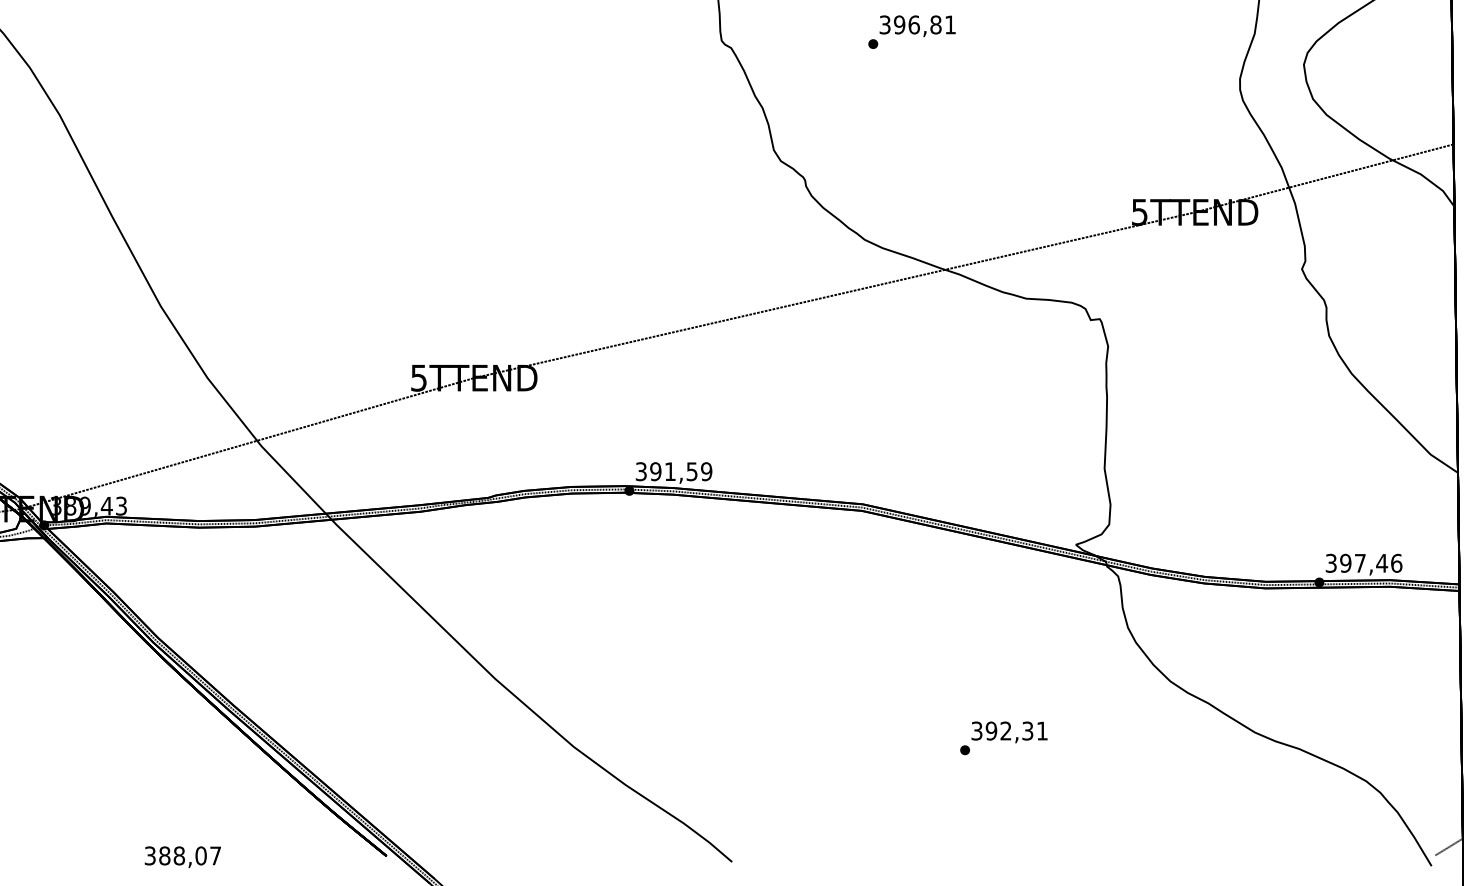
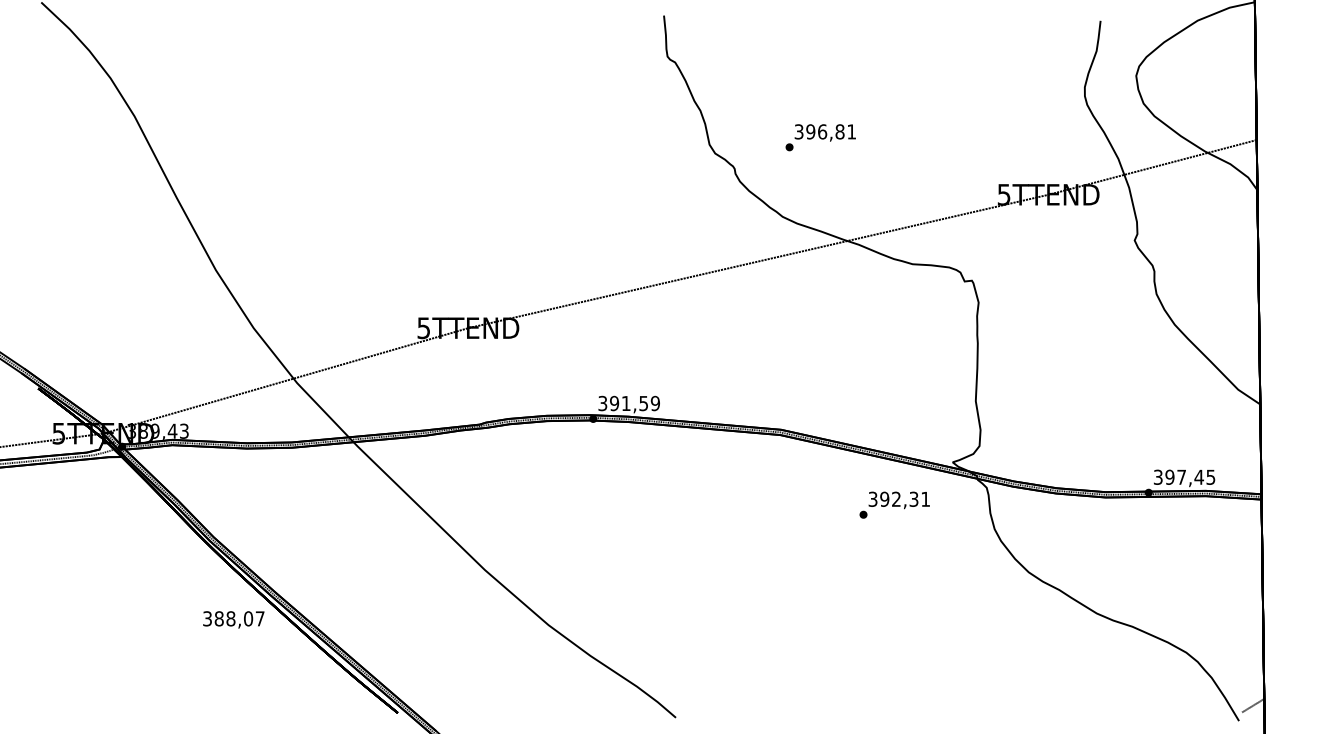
text: (911, 31) -> (820, 137), moved
text: (1396, 562) -> (1210, 476), 397,46 -> 397,45
text: (1003, 737) -> (894, 504), moved
text: (182, 856) -> (233, 619), moved

